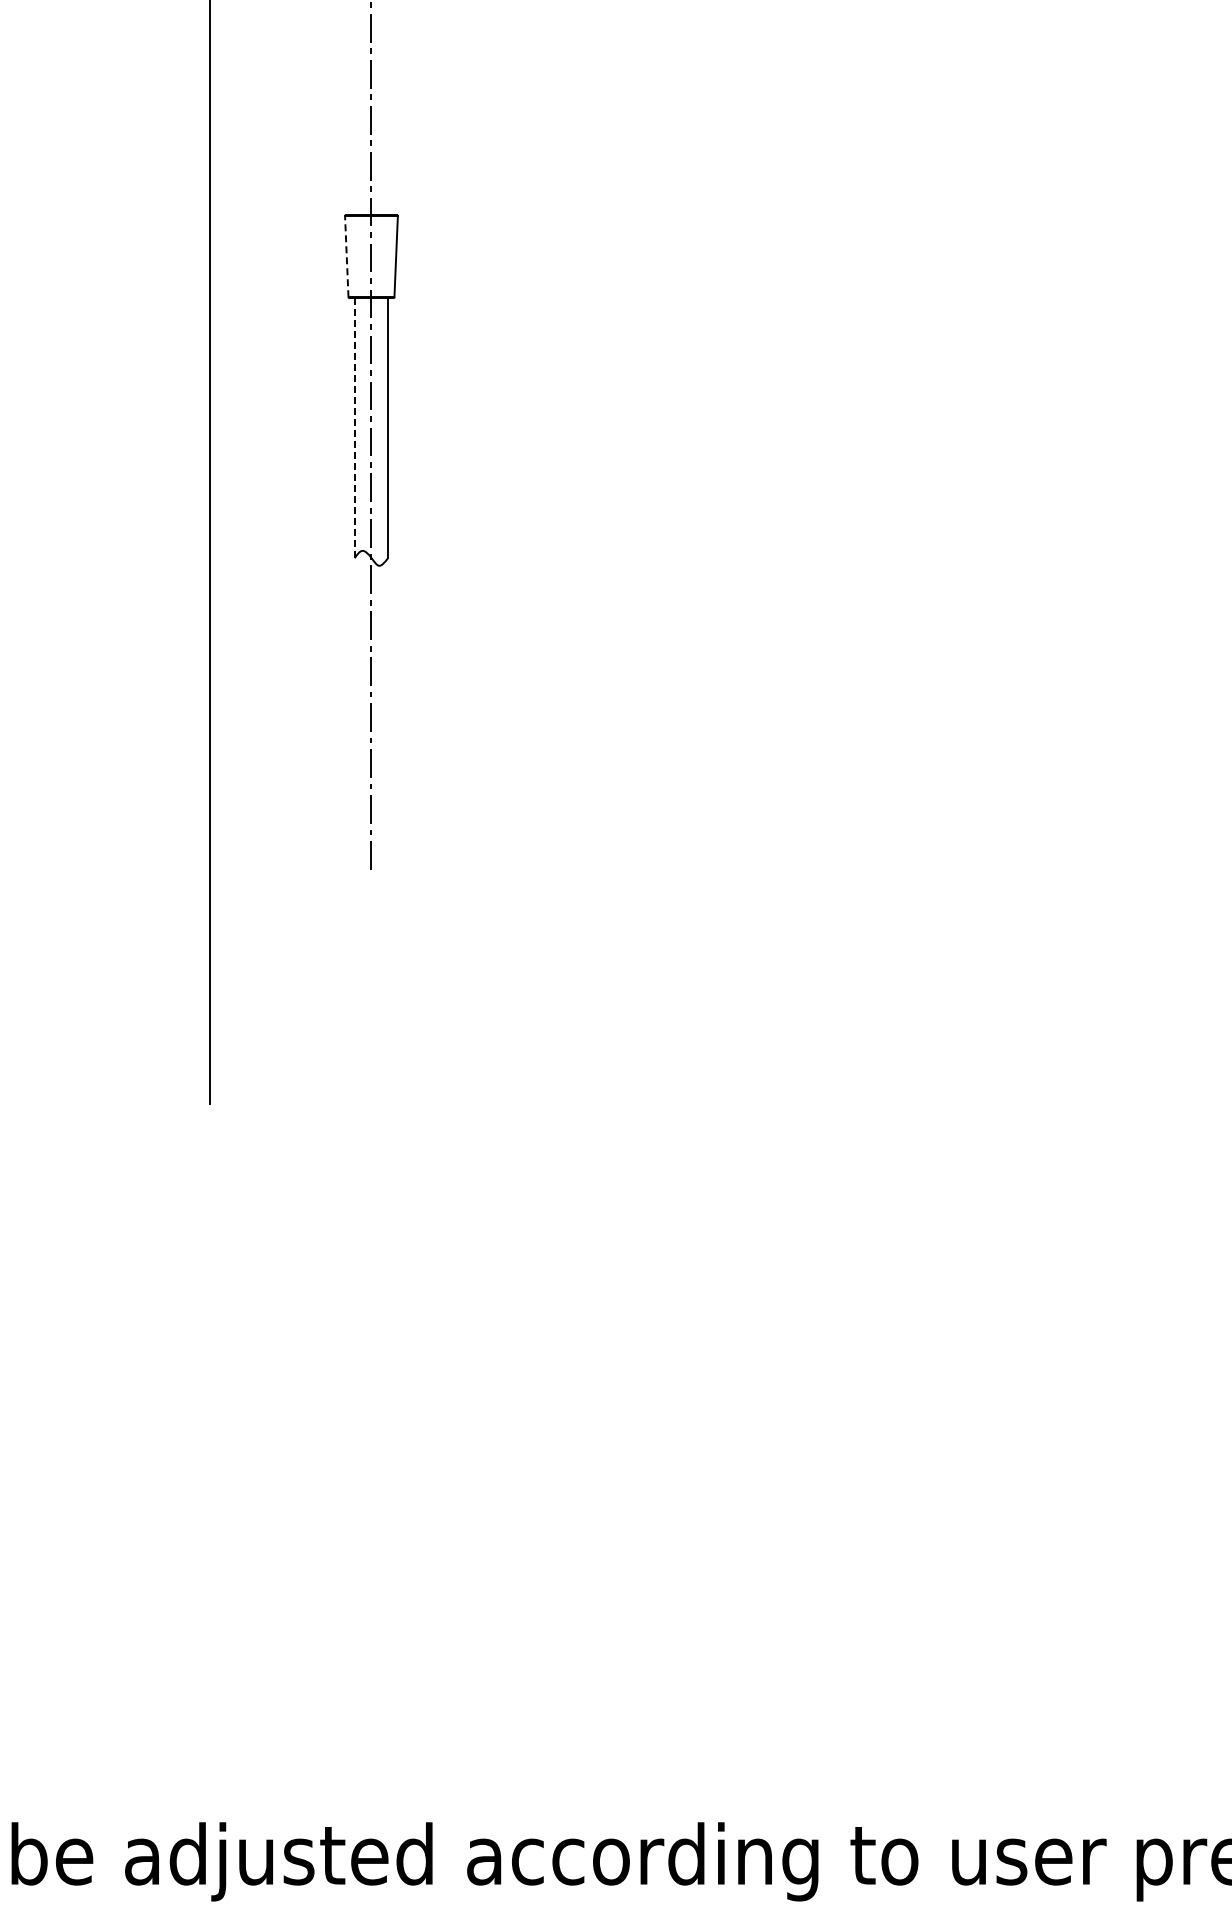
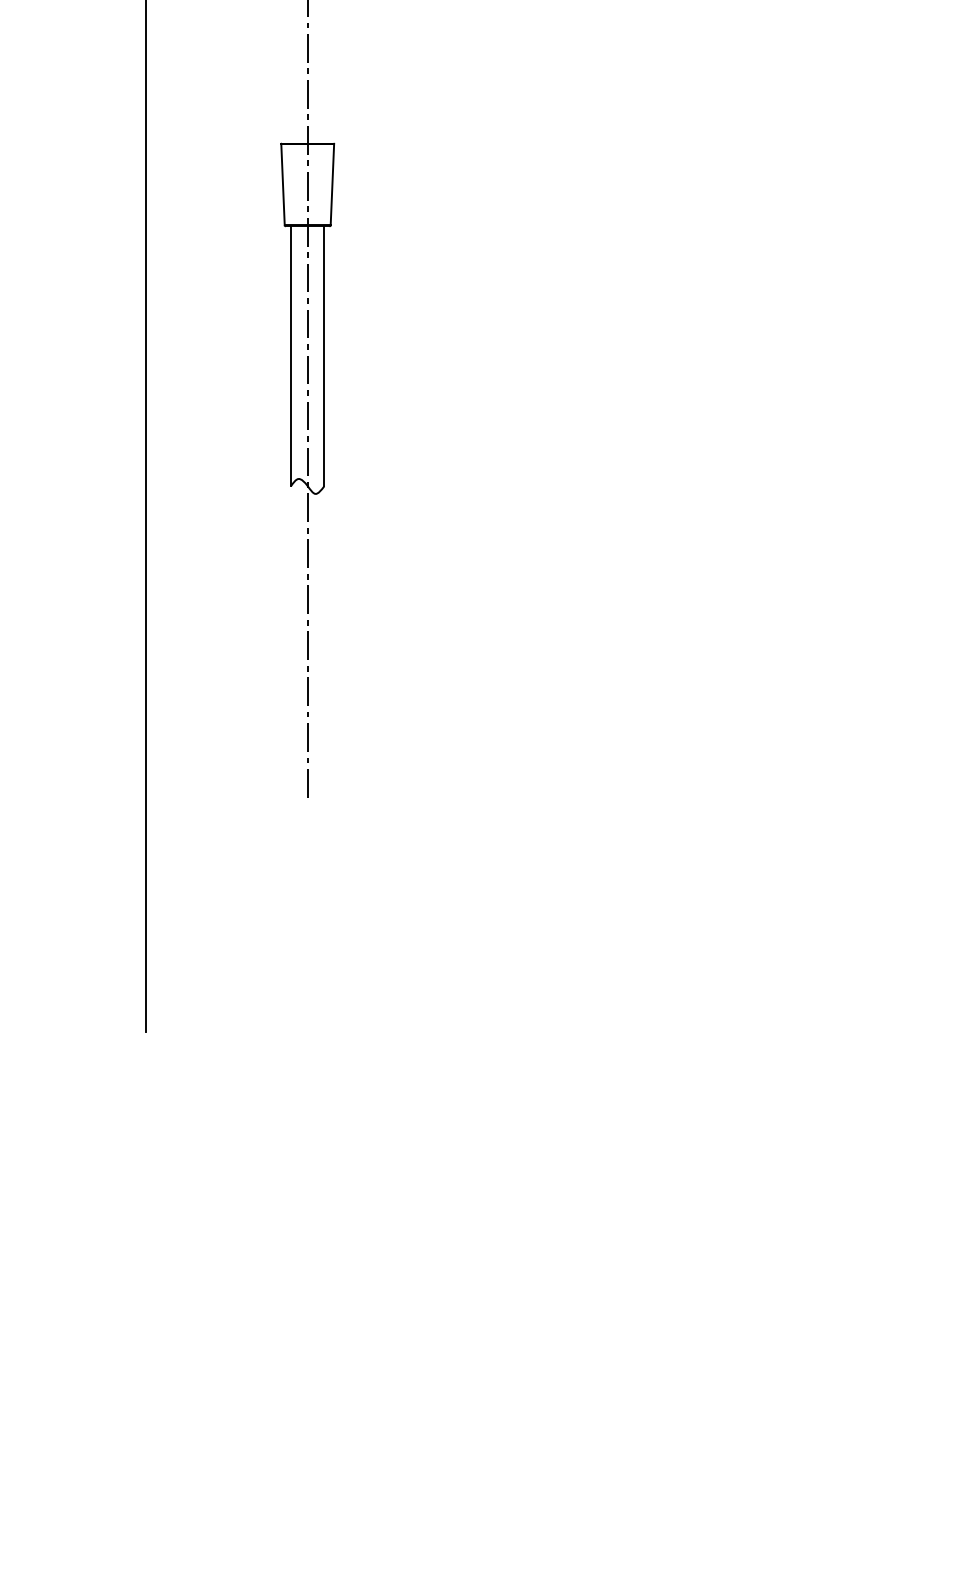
line: (346, 256) -> (282, 184), dashed -> solid
line: (354, 427) -> (290, 355), dashed -> solid

